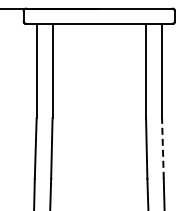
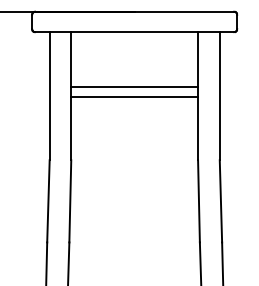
line: (99, 64) -> (134, 87), added
line: (99, 71) -> (134, 96), added
line: (162, 148) -> (220, 201), dashed -> solid

